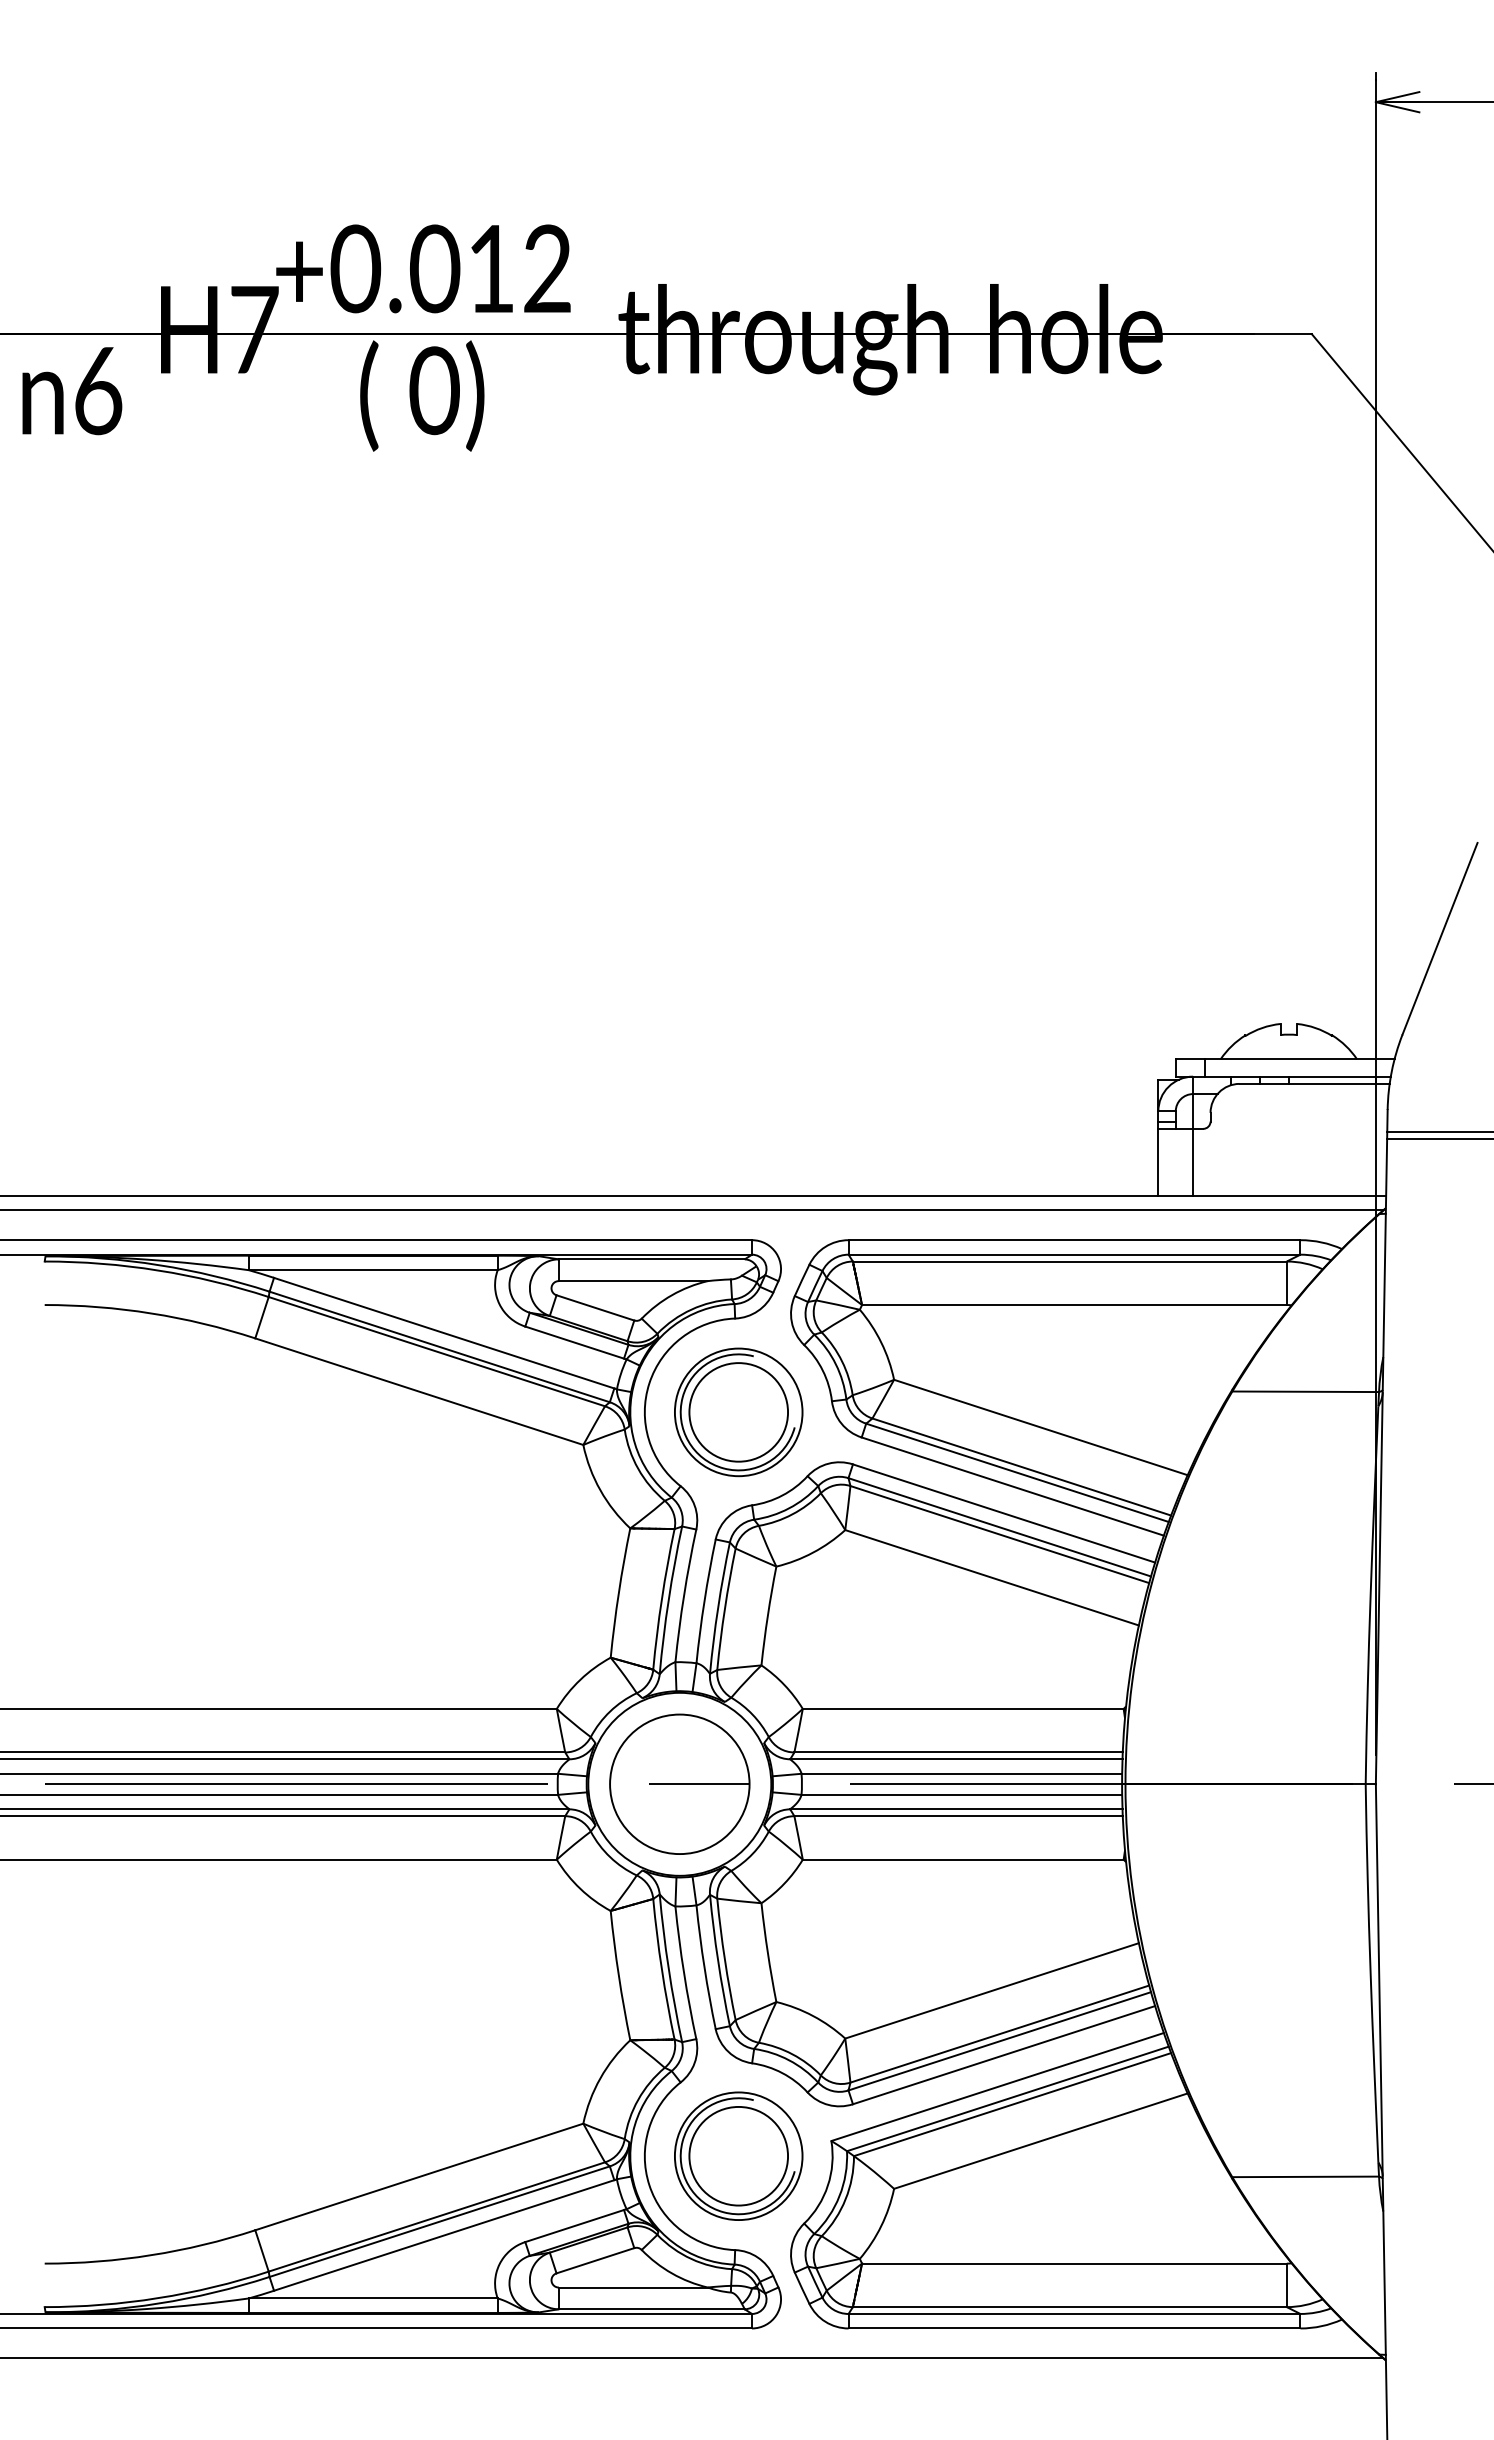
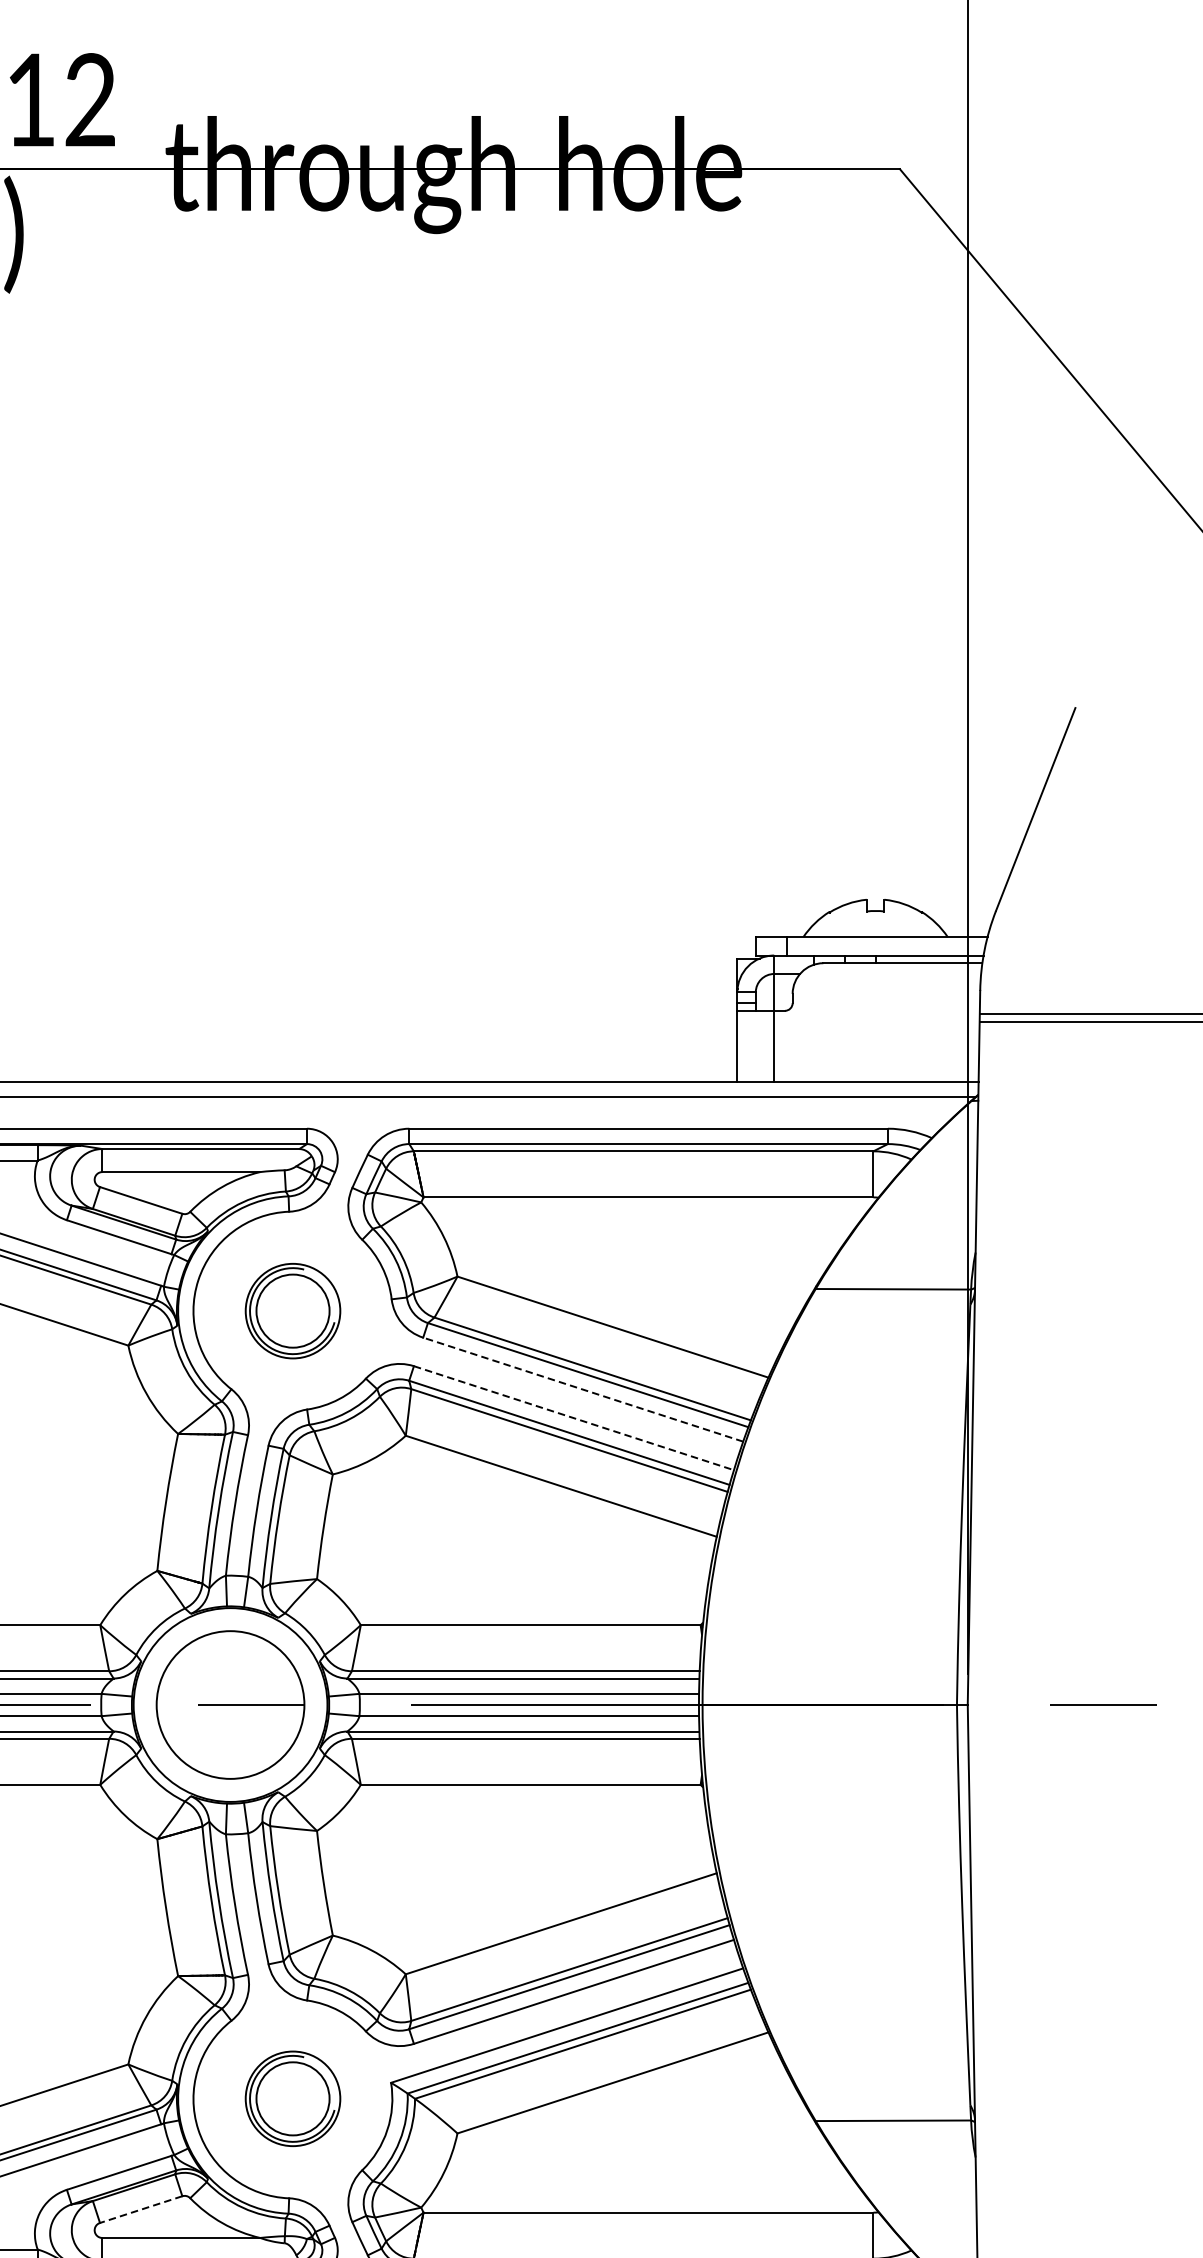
part: (738, 1412) -> (292, 1311), size x0.7
line: (1012, 1486) -> (582, 1389), solid -> dashed
line: (1004, 1513) -> (574, 1418), solid -> dashed
part: (738, 2155) -> (292, 2098), size x0.7
line: (595, 2260) -> (141, 2209), solid -> dashed

